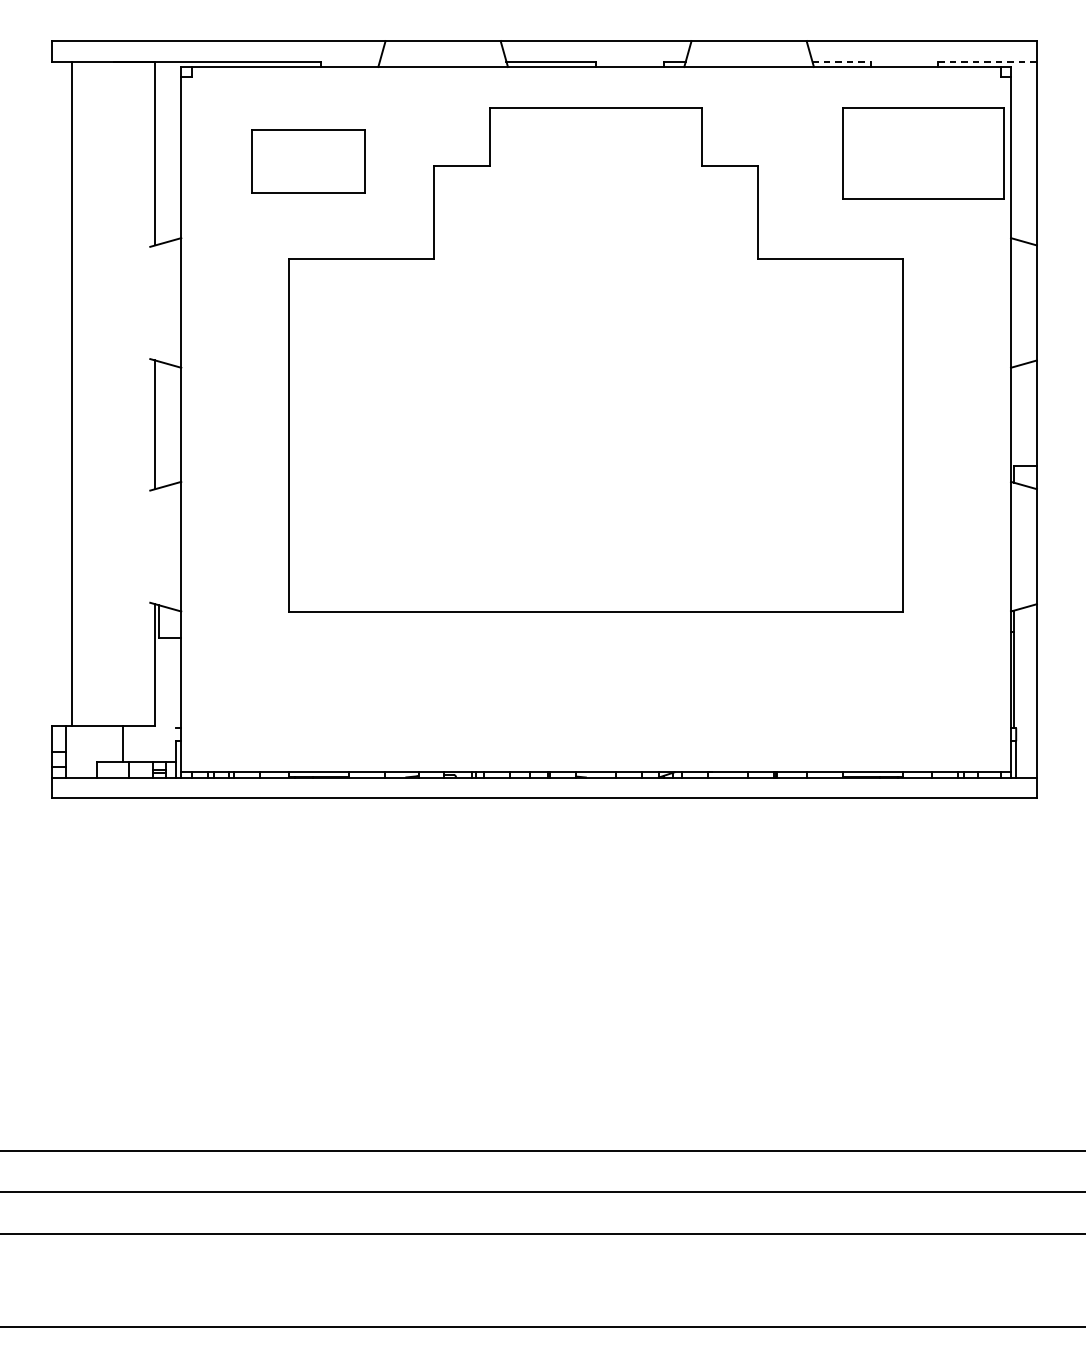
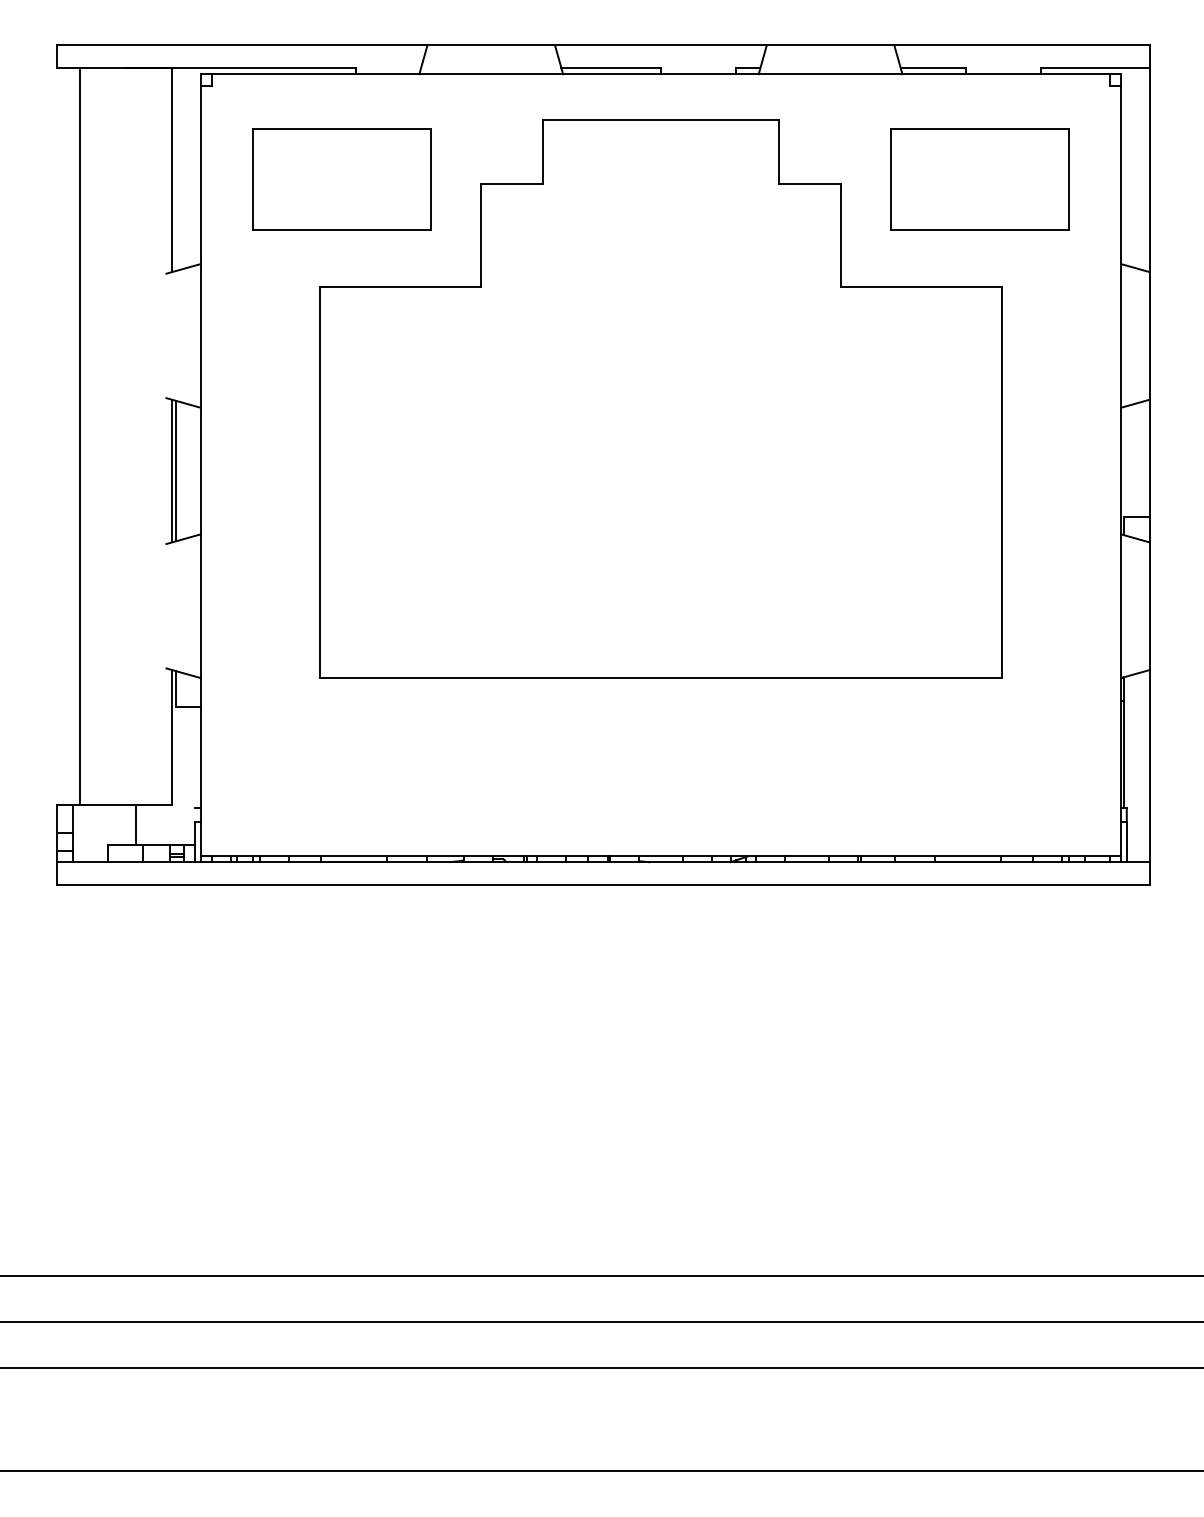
line: (841, 61) -> (933, 68), dashed -> solid
line: (987, 61) -> (1095, 68), dashed -> solid
part: (923, 153) -> (979, 179), moved
part: (308, 161) -> (341, 179), size x1.43
line: (159, 424) -> (176, 470), added

